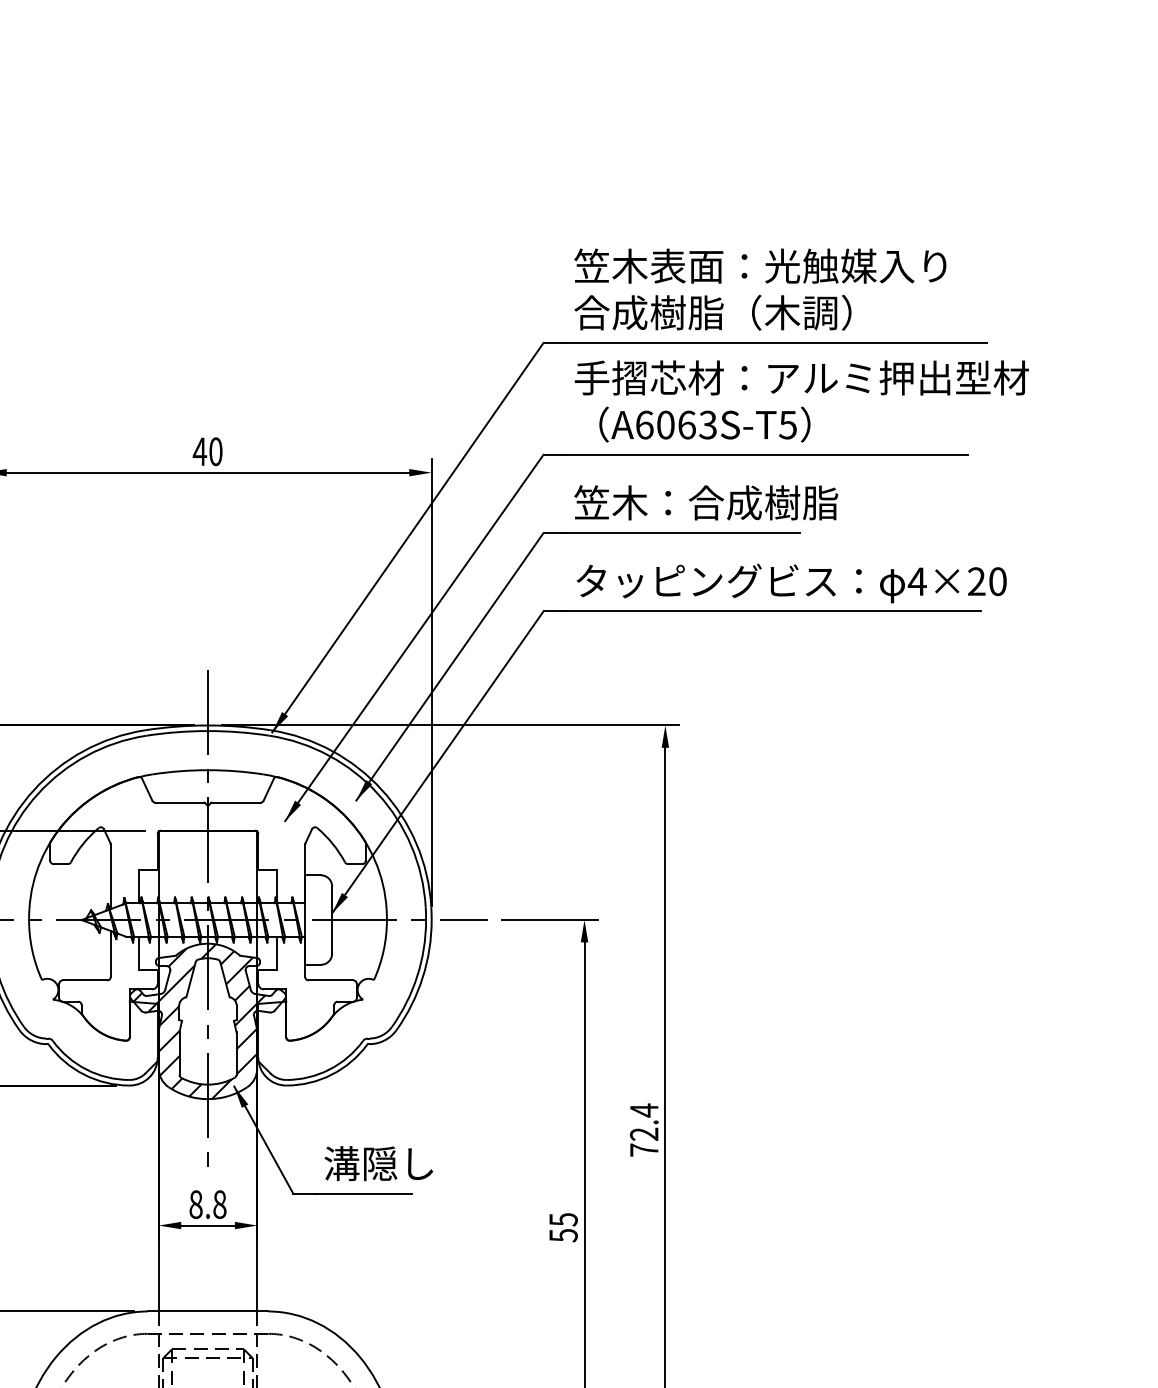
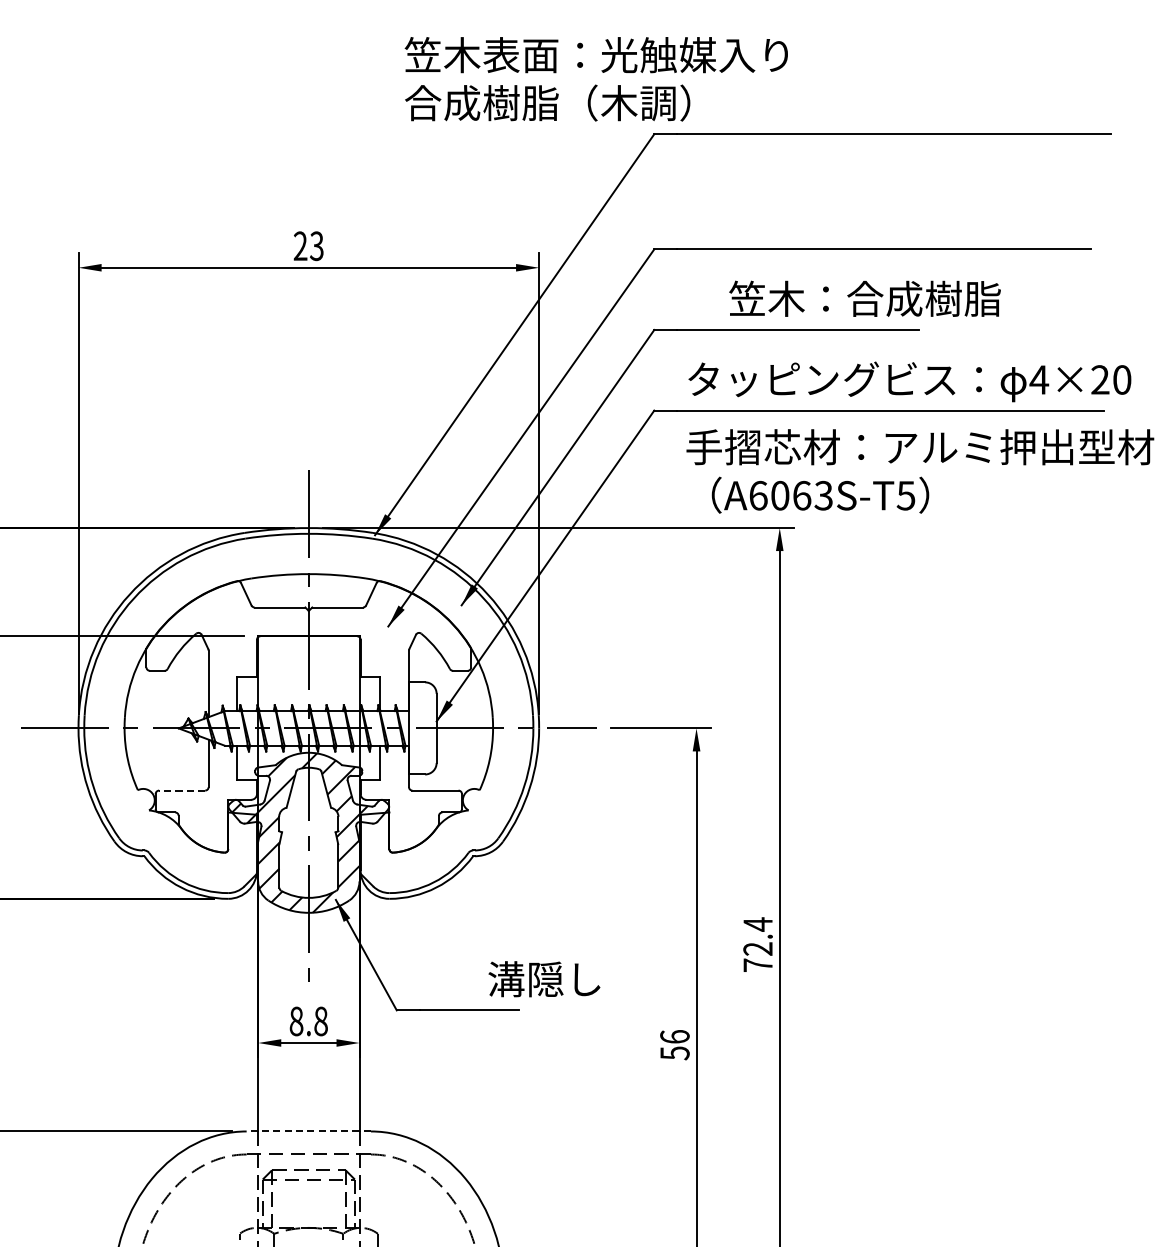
text: (760, 289) -> (596, 79), moved
text: (801, 401) -> (919, 471), moved
text: (207, 451) -> (308, 245), 40 -> 23
text: (706, 502) -> (865, 298), moved
line: (84, 980) -> (181, 790), solid -> dashed
text: (378, 1163) -> (544, 979), moved
text: (563, 1219) -> (674, 1036), 55 -> 56
line: (207, 1311) -> (308, 1131), solid -> dashed

